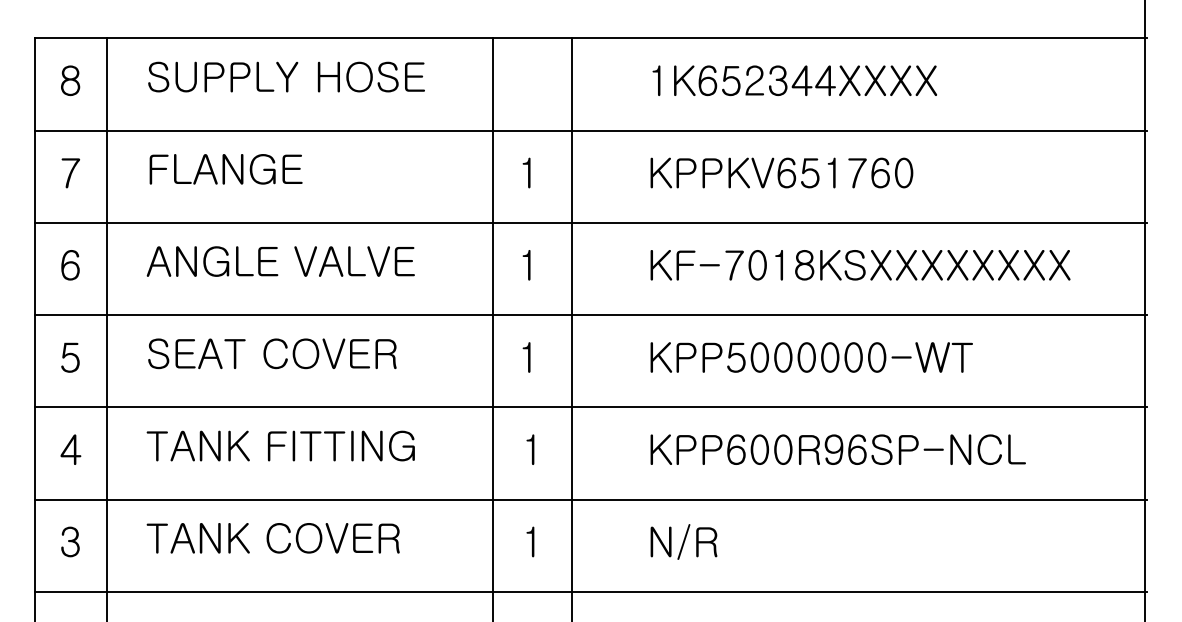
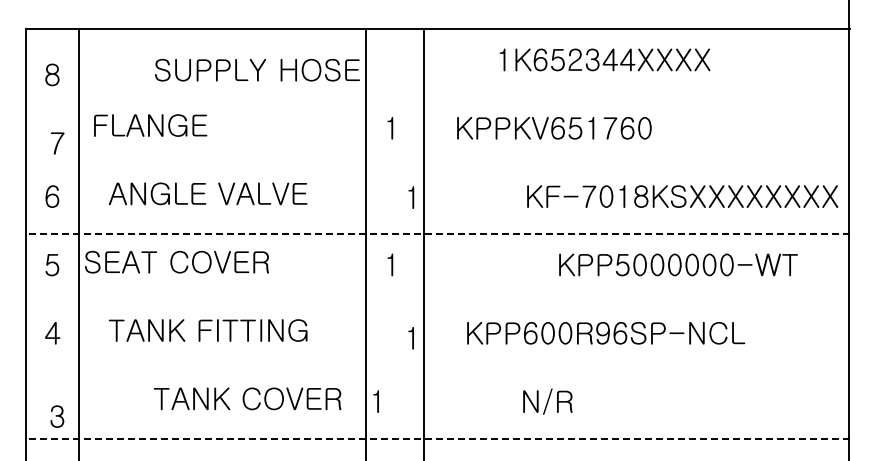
text: (286, 76) -> (257, 69), moved
text: (70, 80) -> (52, 74), moved
text: (794, 80) -> (604, 59), moved
line: (590, 130) -> (437, 96), removed
text: (225, 169) -> (150, 125), moved
text: (70, 173) -> (57, 143), moved
text: (781, 173) -> (554, 128), moved
line: (590, 223) -> (437, 165), removed
text: (526, 265) -> (411, 197), moved
text: (860, 265) -> (682, 196), moved
line: (590, 315) -> (437, 233), solid -> dashed
text: (271, 352) -> (176, 261), moved
text: (811, 356) -> (678, 264), moved
line: (590, 406) -> (437, 301), removed
text: (529, 450) -> (410, 338), moved
text: (838, 450) -> (606, 333), moved
line: (590, 499) -> (437, 370), removed
text: (273, 537) -> (247, 398), moved
text: (70, 541) -> (57, 416), moved
text: (529, 541) -> (375, 401), moved
text: (683, 541) -> (547, 401), moved
line: (590, 591) -> (437, 438), solid -> dashed

